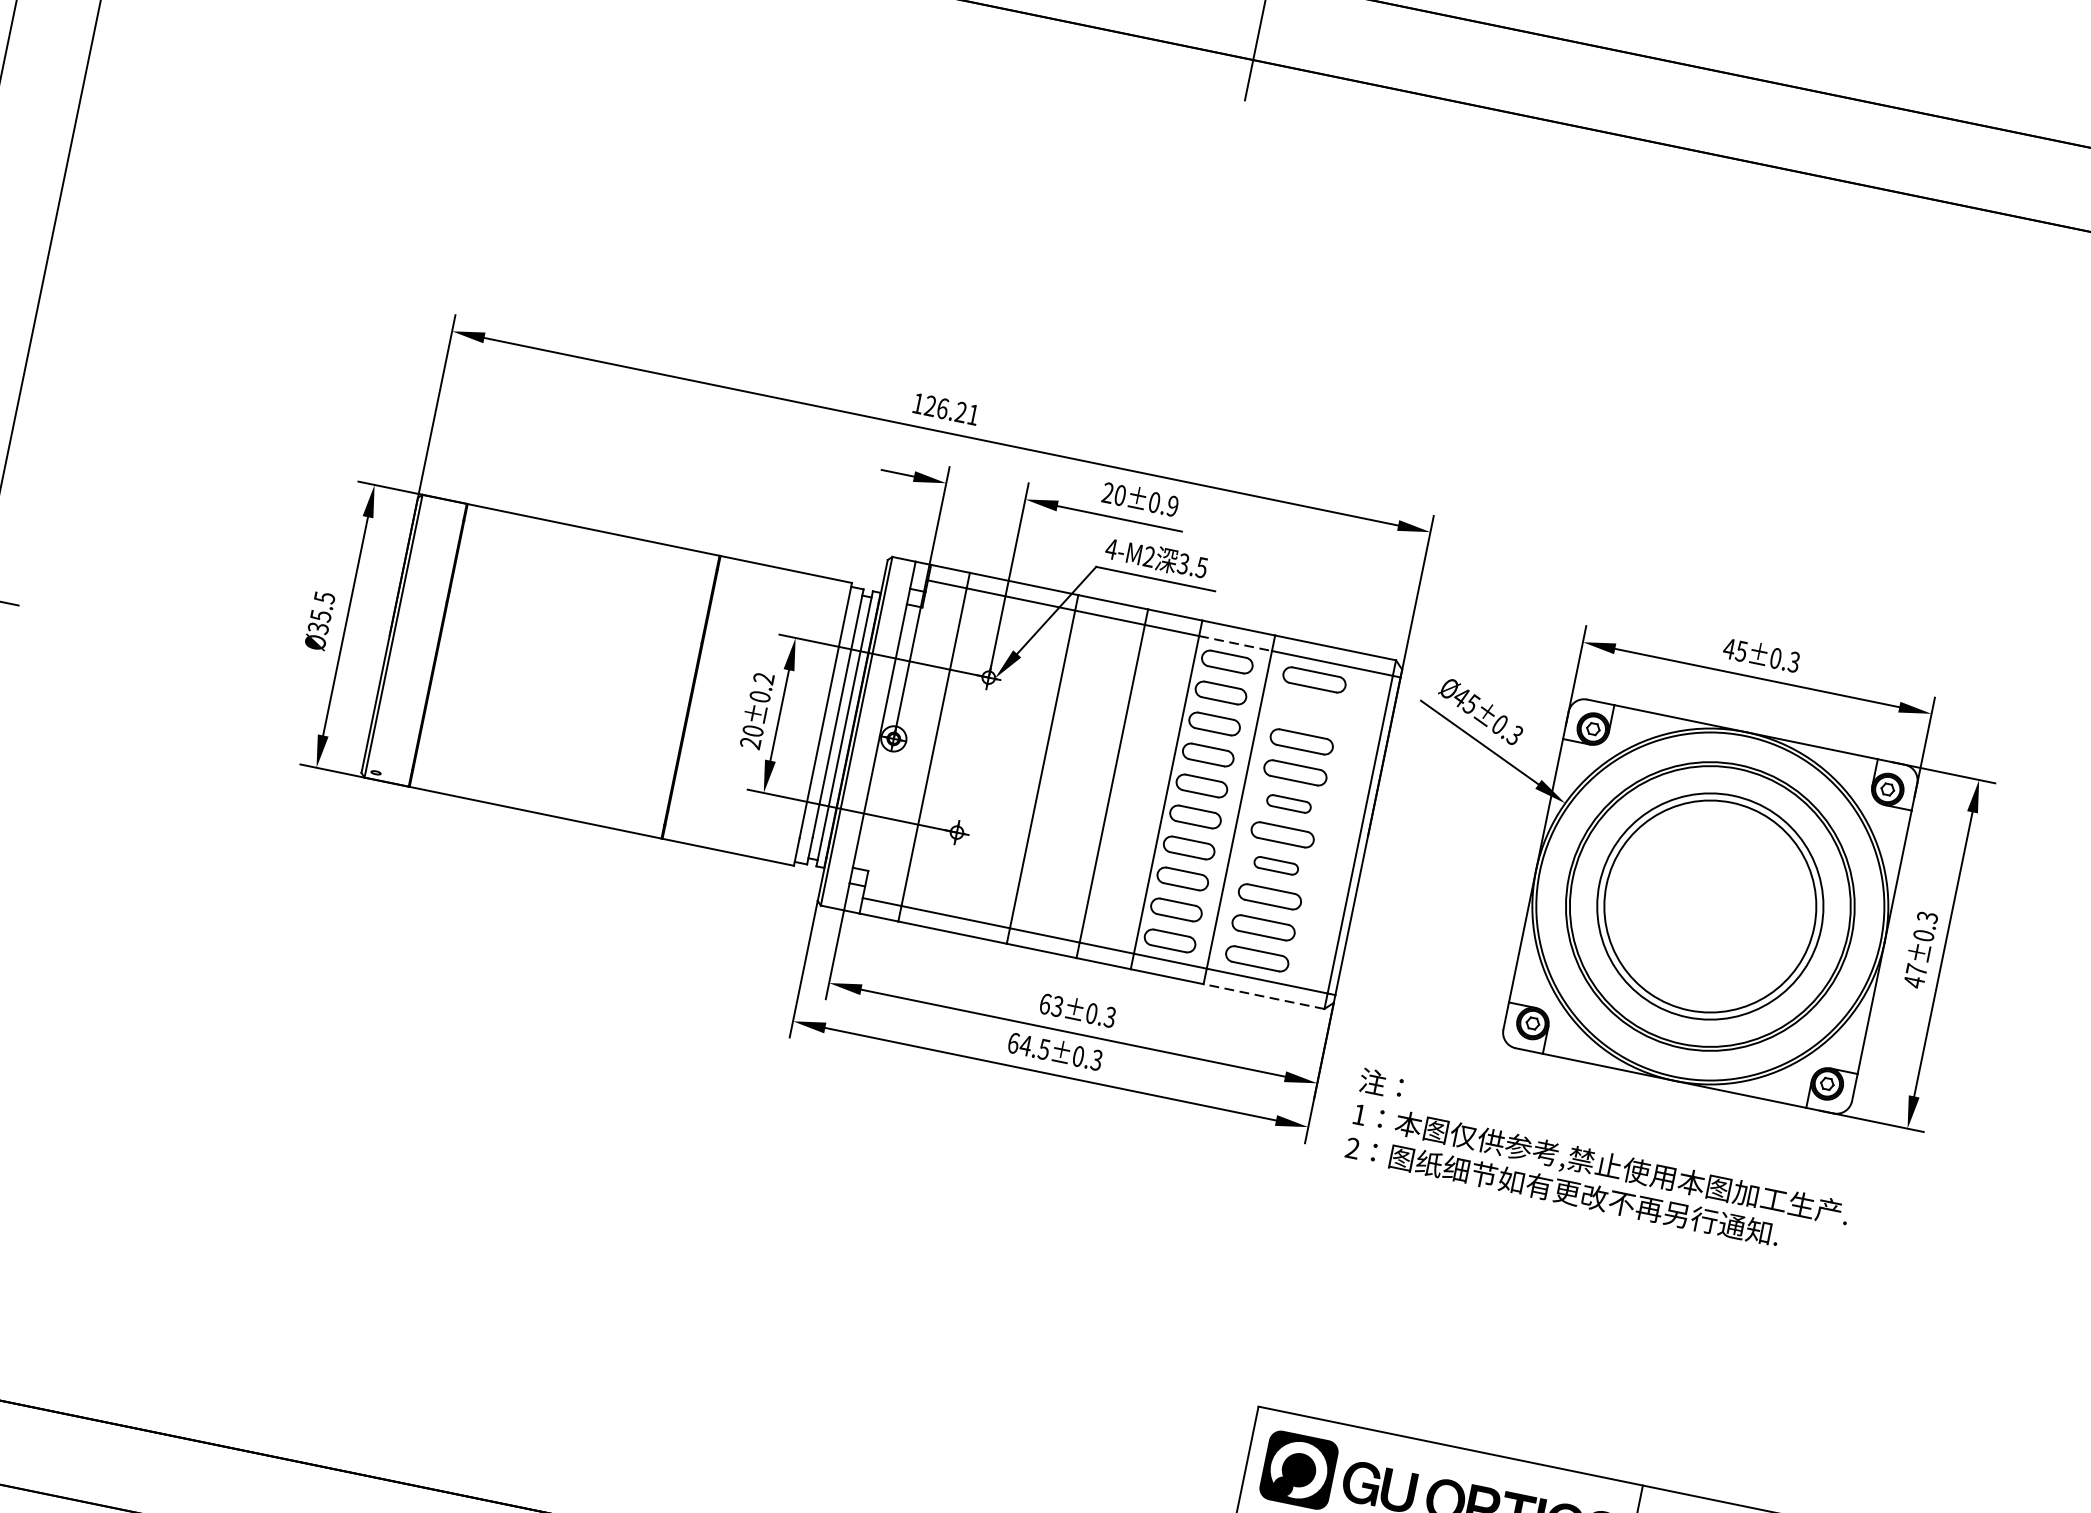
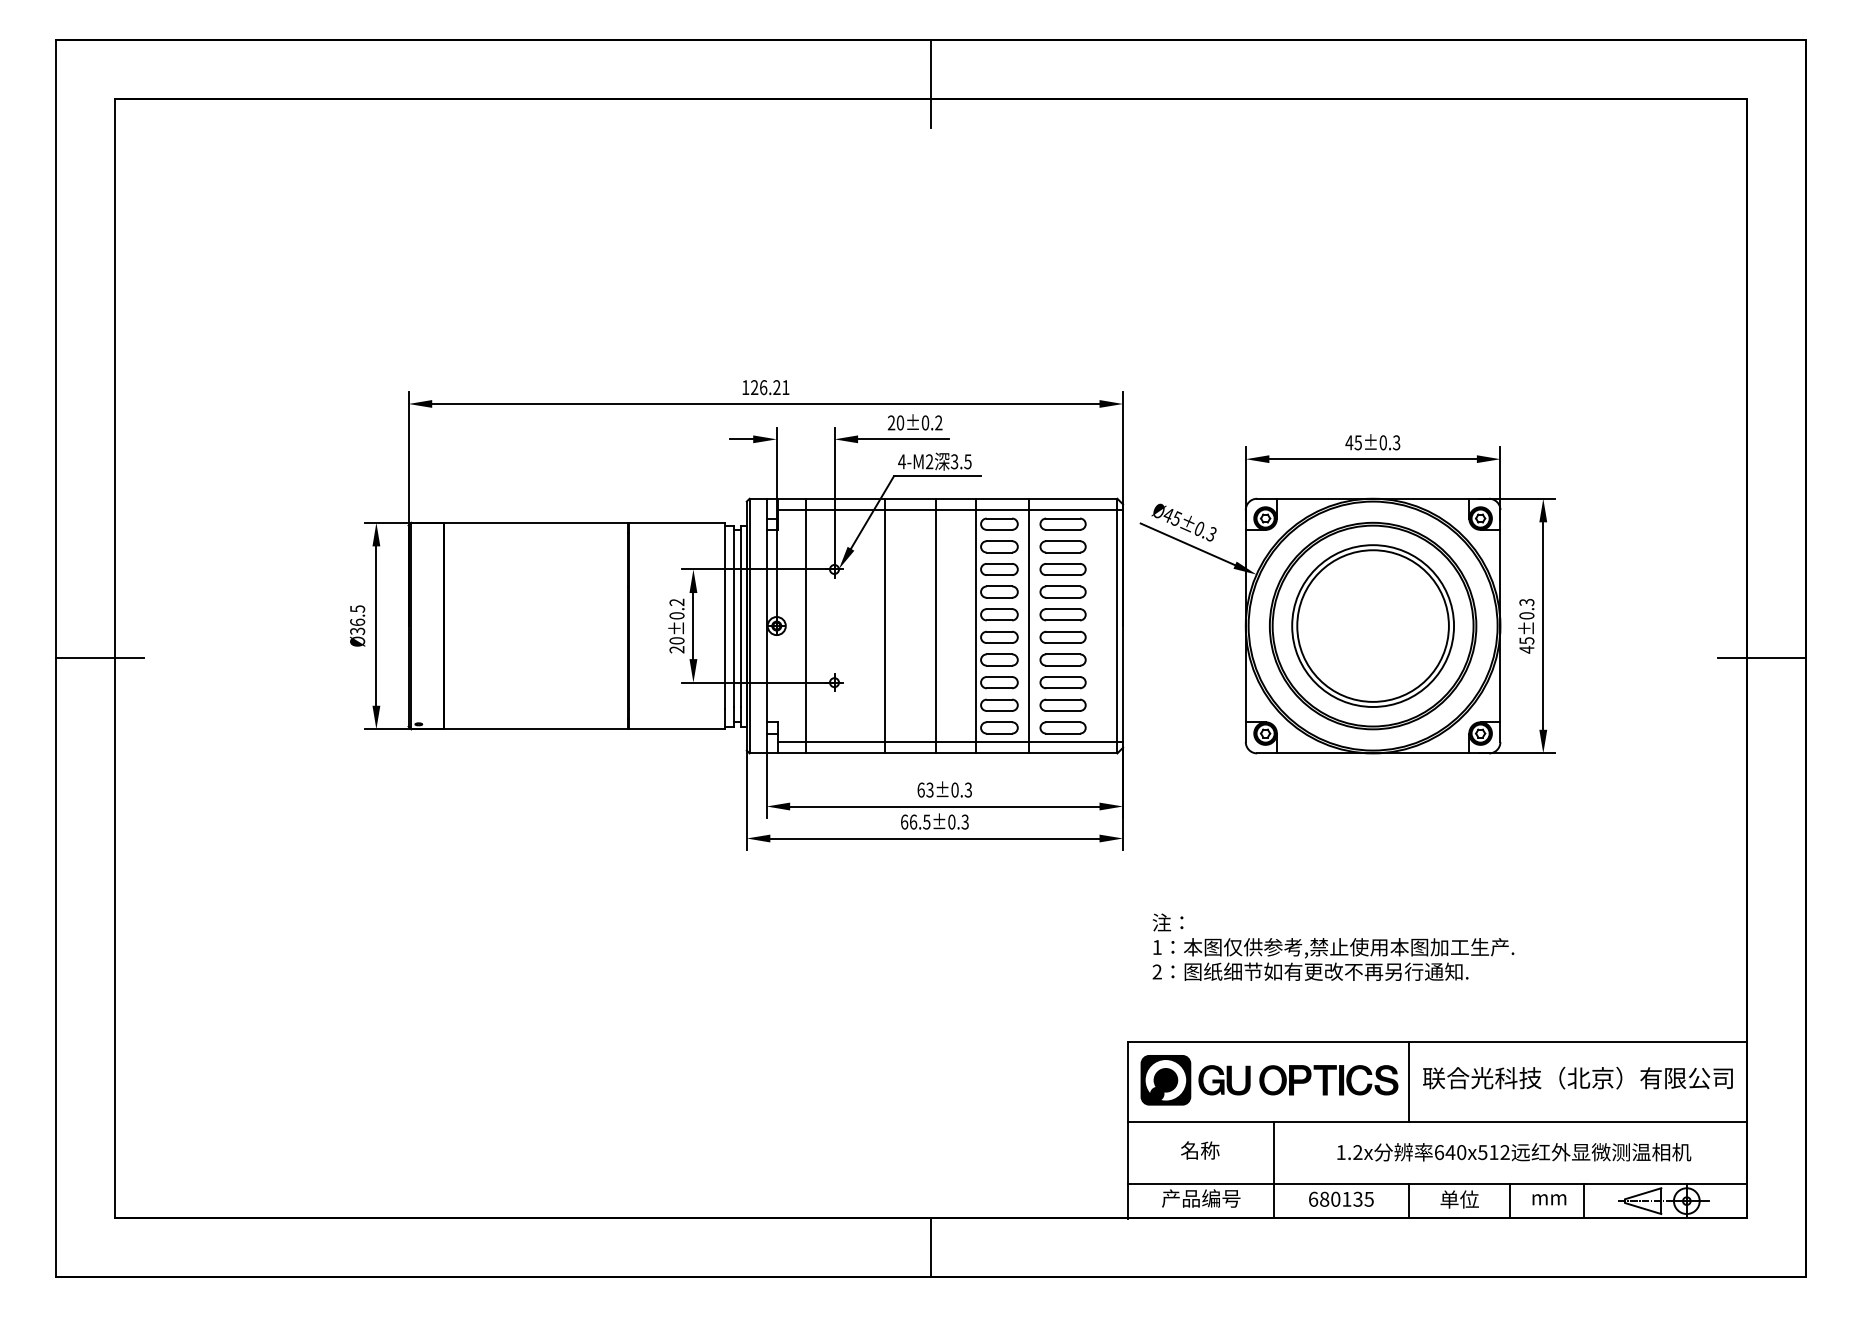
text: (1172, 506) -> (938, 423), 20±0.9 -> 20±0.2
text: (320, 616) -> (357, 622), Ø35.5 -> Ø36.5
line: (1235, 644) -> (1002, 510), dashed -> solid
part: (1307, 710) -> (1062, 546), added
part: (1288, 803) -> (1062, 614), size x1.43
part: (1275, 864) -> (1062, 659), size x1.43
text: (1916, 969) -> (1526, 640), 47±0.3 -> 45±0.3
line: (1262, 996) -> (1072, 753), dashed -> solid
text: (1026, 1044) -> (913, 821), 64.5±0.3 -> 66.5±0.3
text: (1601, 1162) -> (1333, 946), moved

